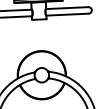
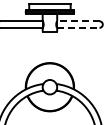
line: (66, 8) -> (77, 21), solid -> dashed
line: (67, 14) -> (78, 27), solid -> dashed

